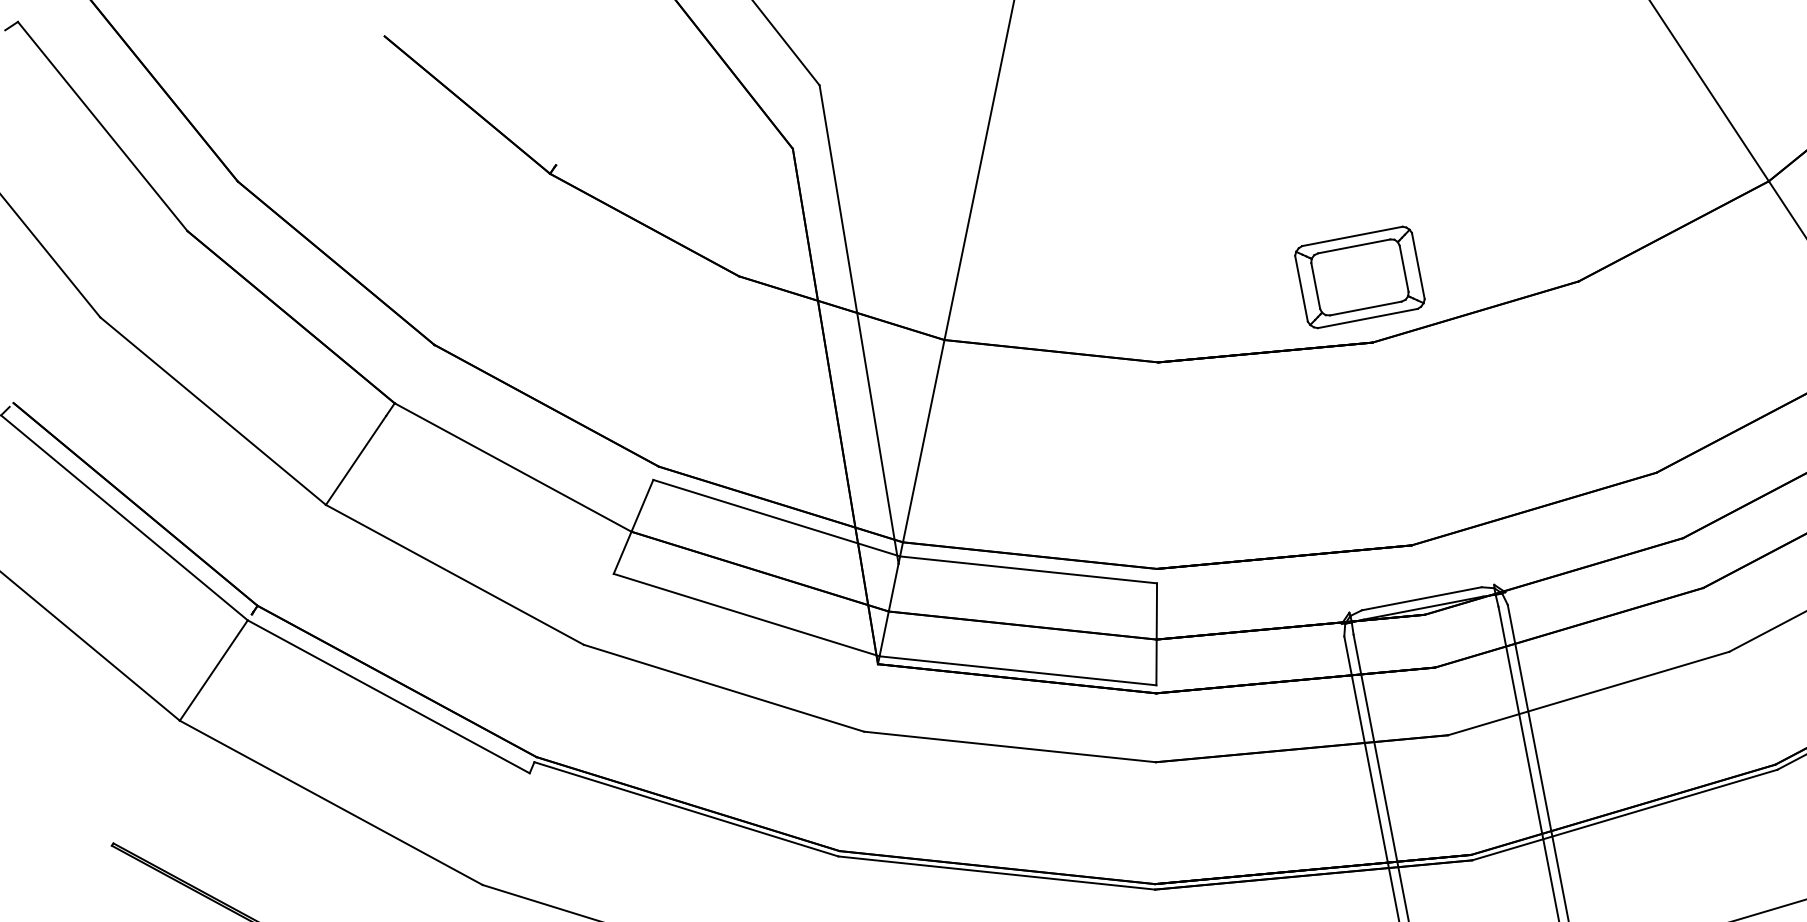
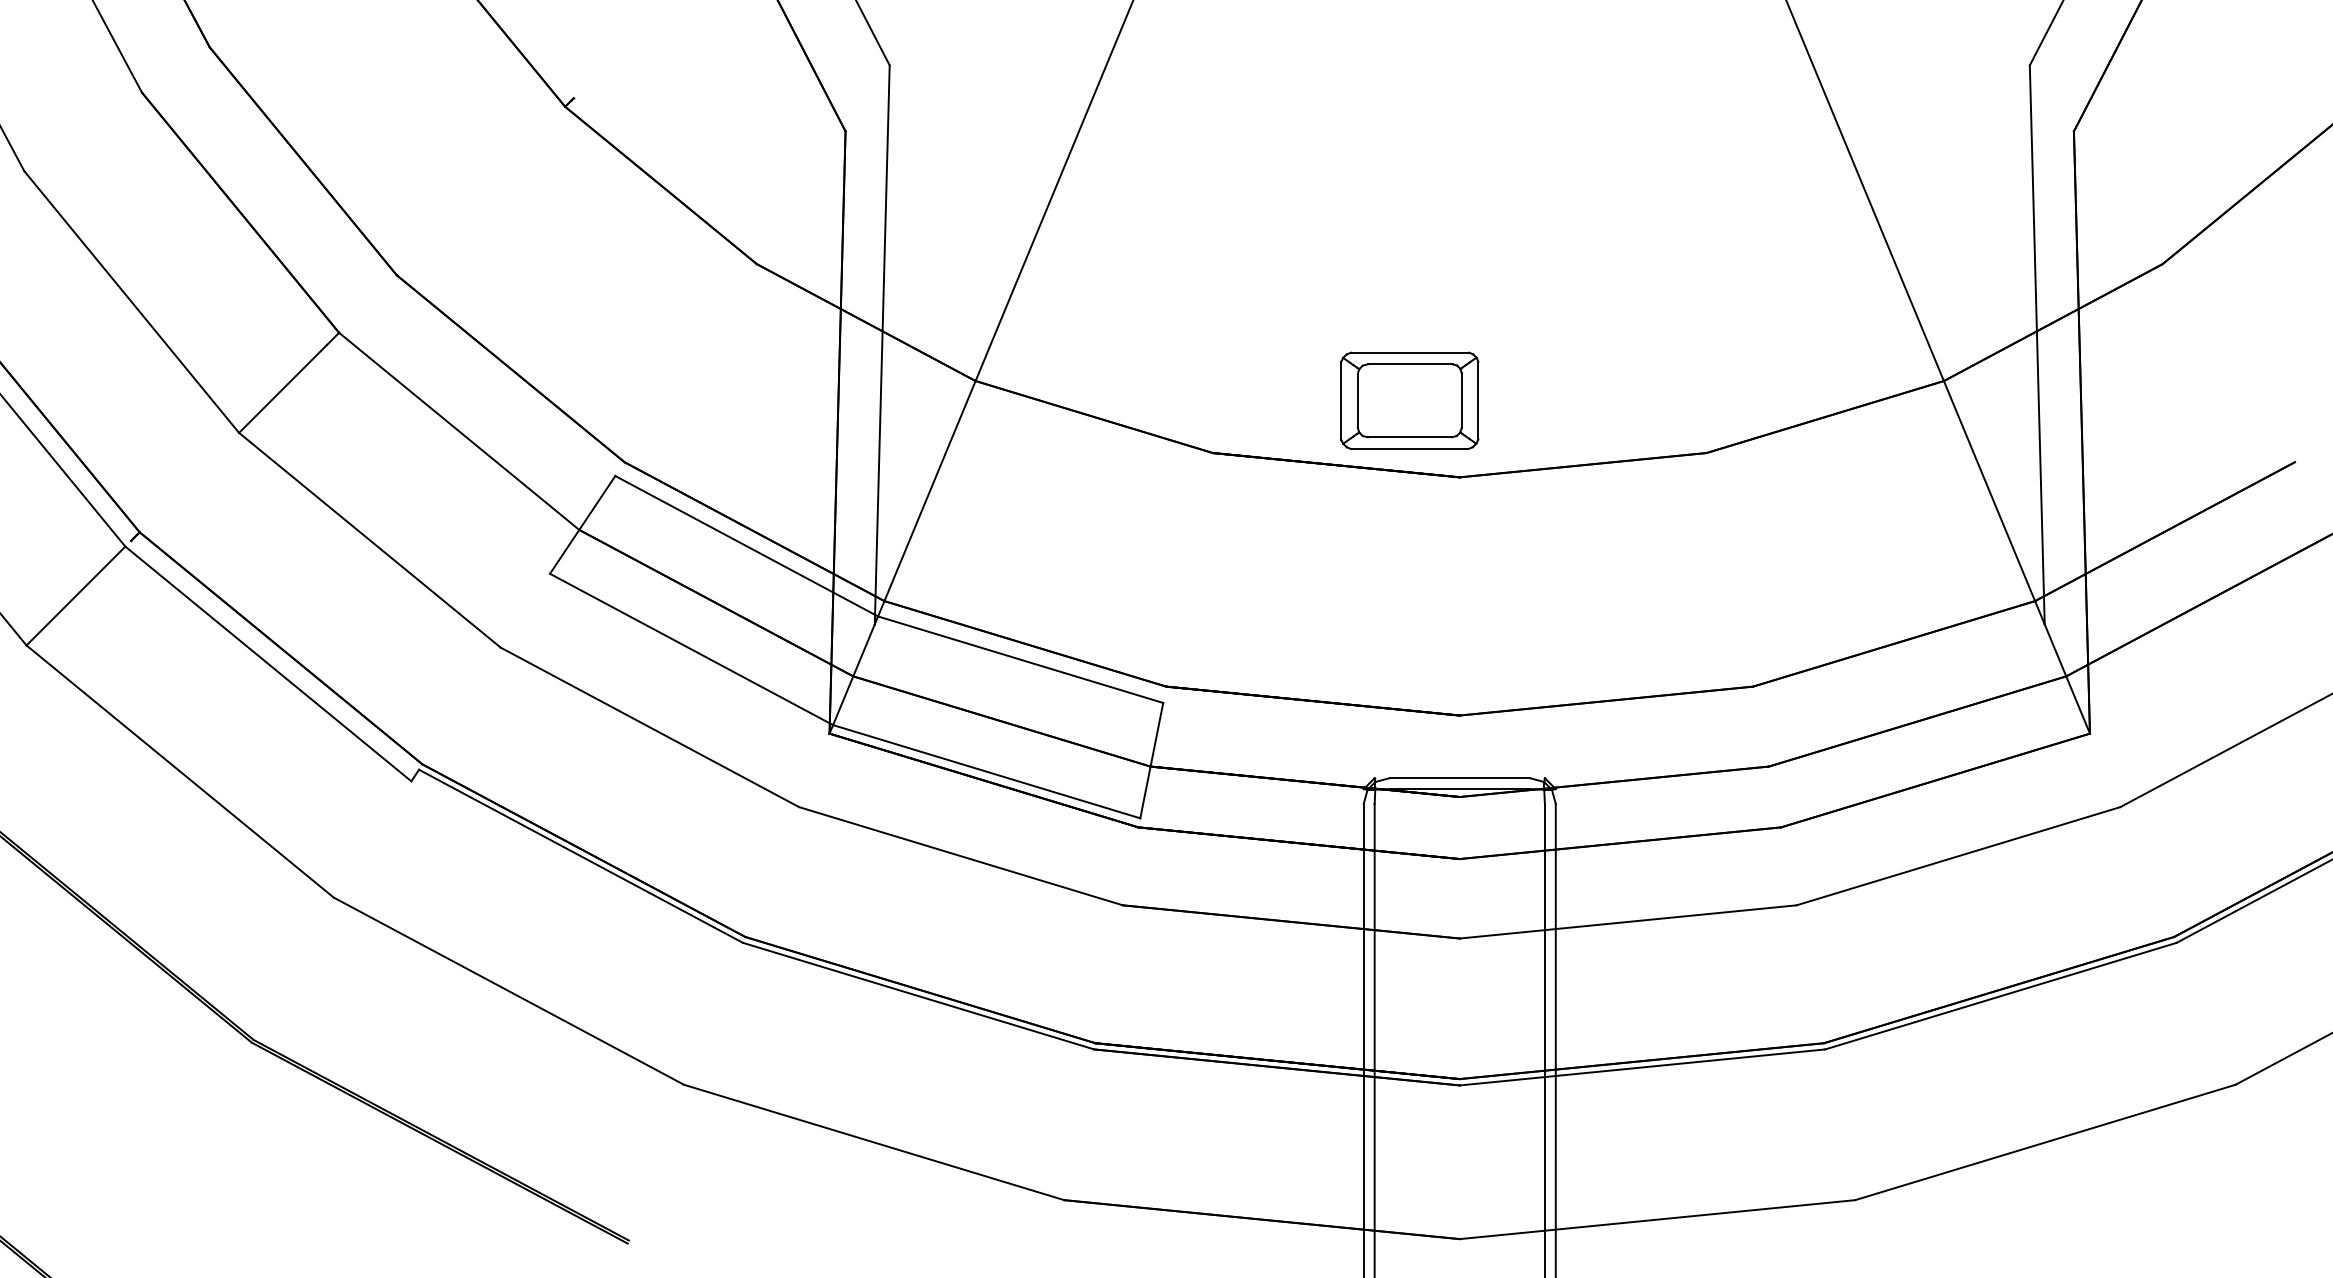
part: (1359, 277) -> (1409, 400), moved

